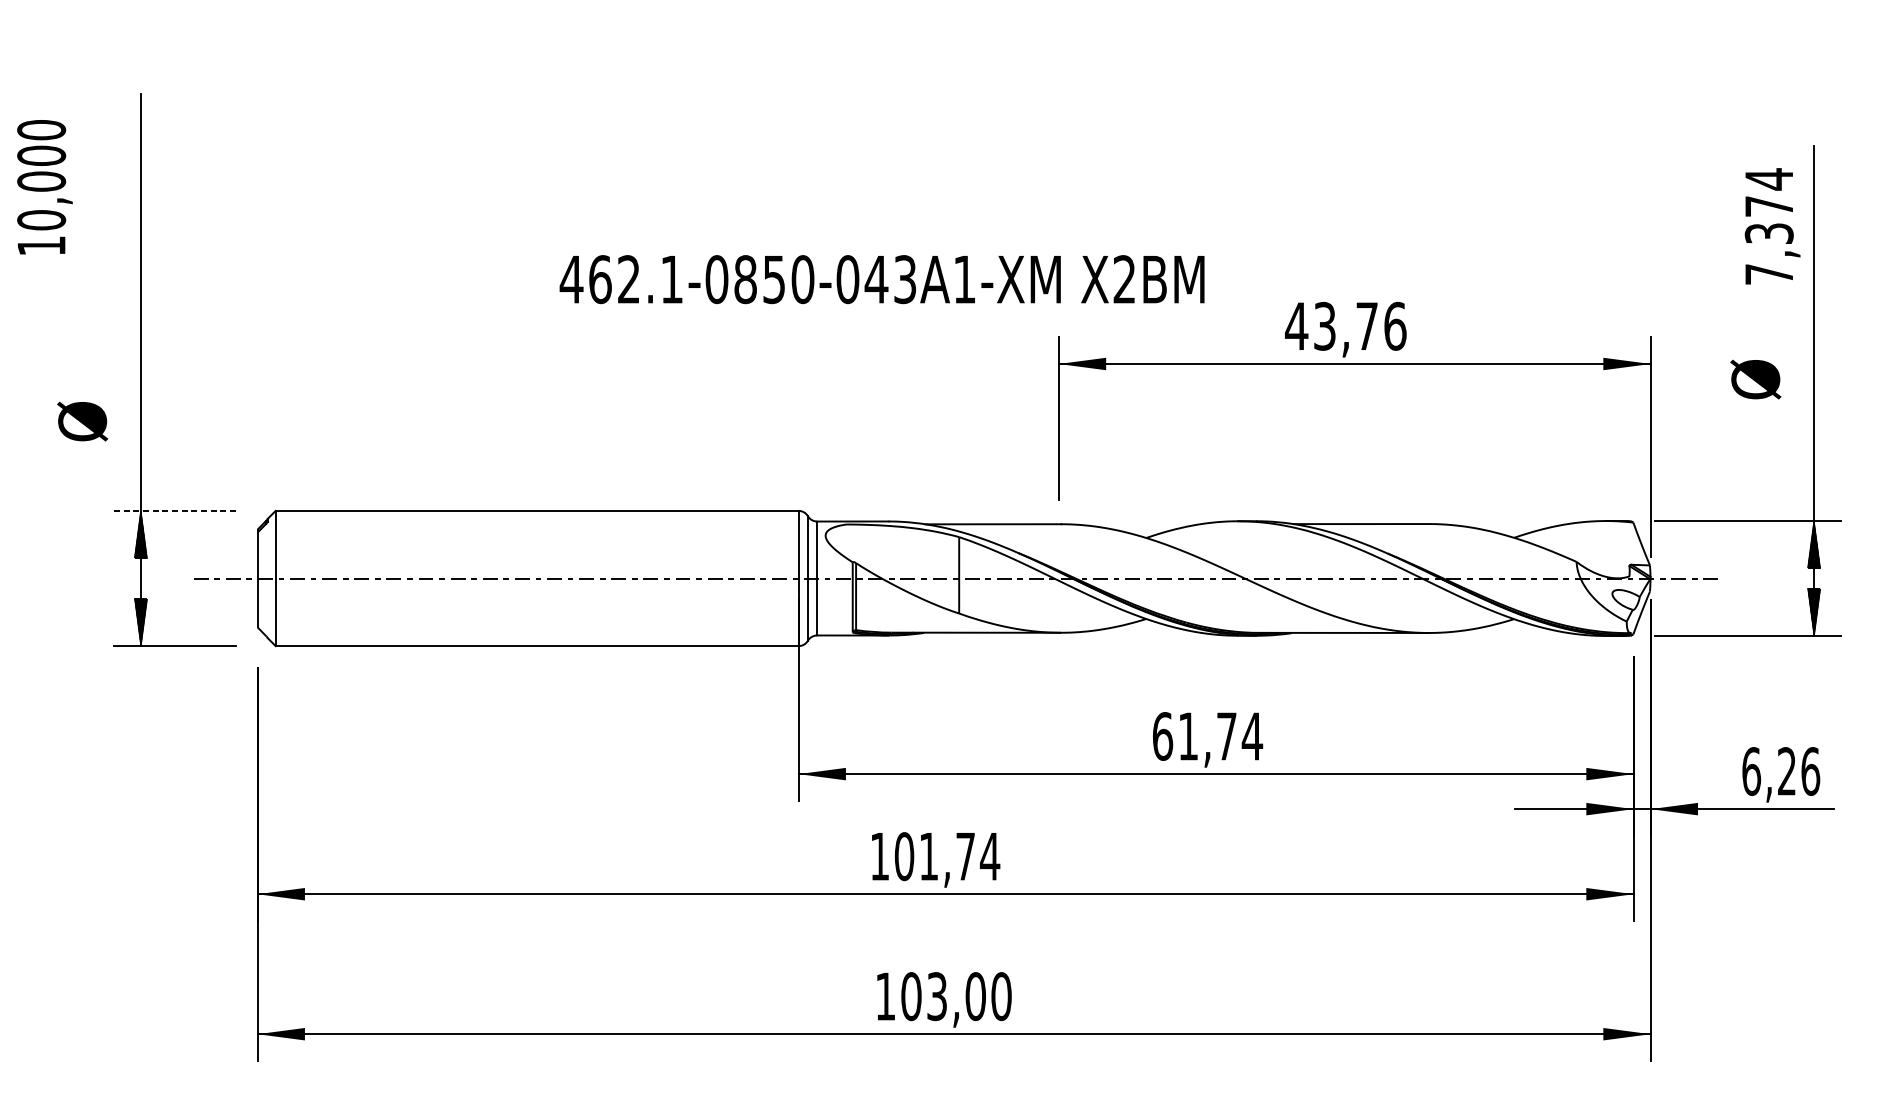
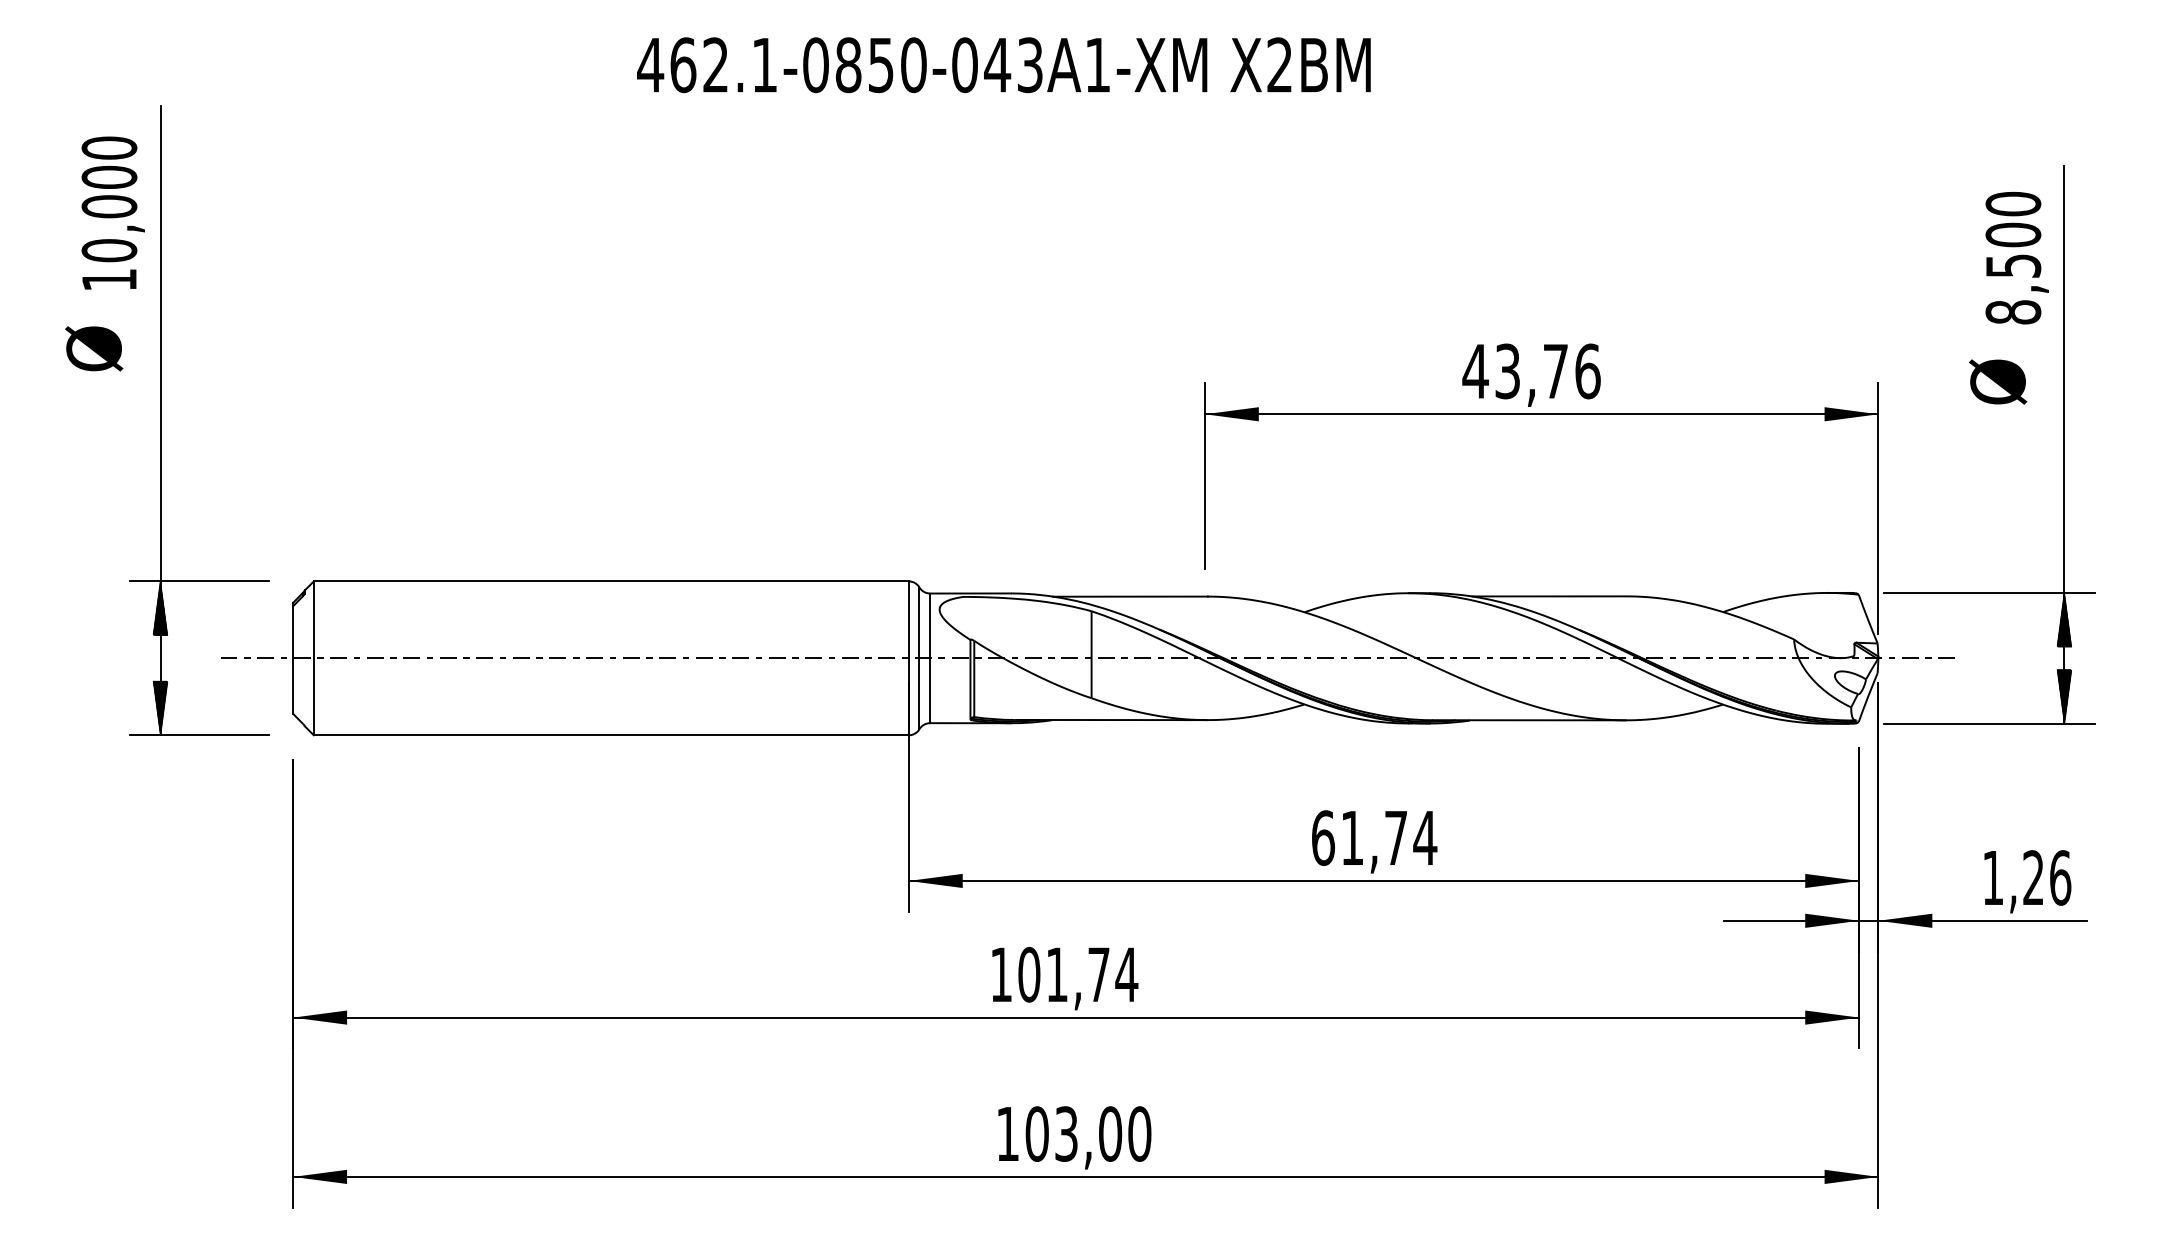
text: (44, 186) -> (112, 212), moved
text: (1769, 226) -> (2013, 257), 7,374 -> 8,500
text: (881, 279) -> (1003, 65), moved
text: (1756, 379) -> (1998, 381), moved
text: (82, 421) -> (94, 348), moved
line: (175, 510) -> (199, 581), dashed -> solid
text: (1751, 771) -> (1993, 877), 6,26 -> 1,26

